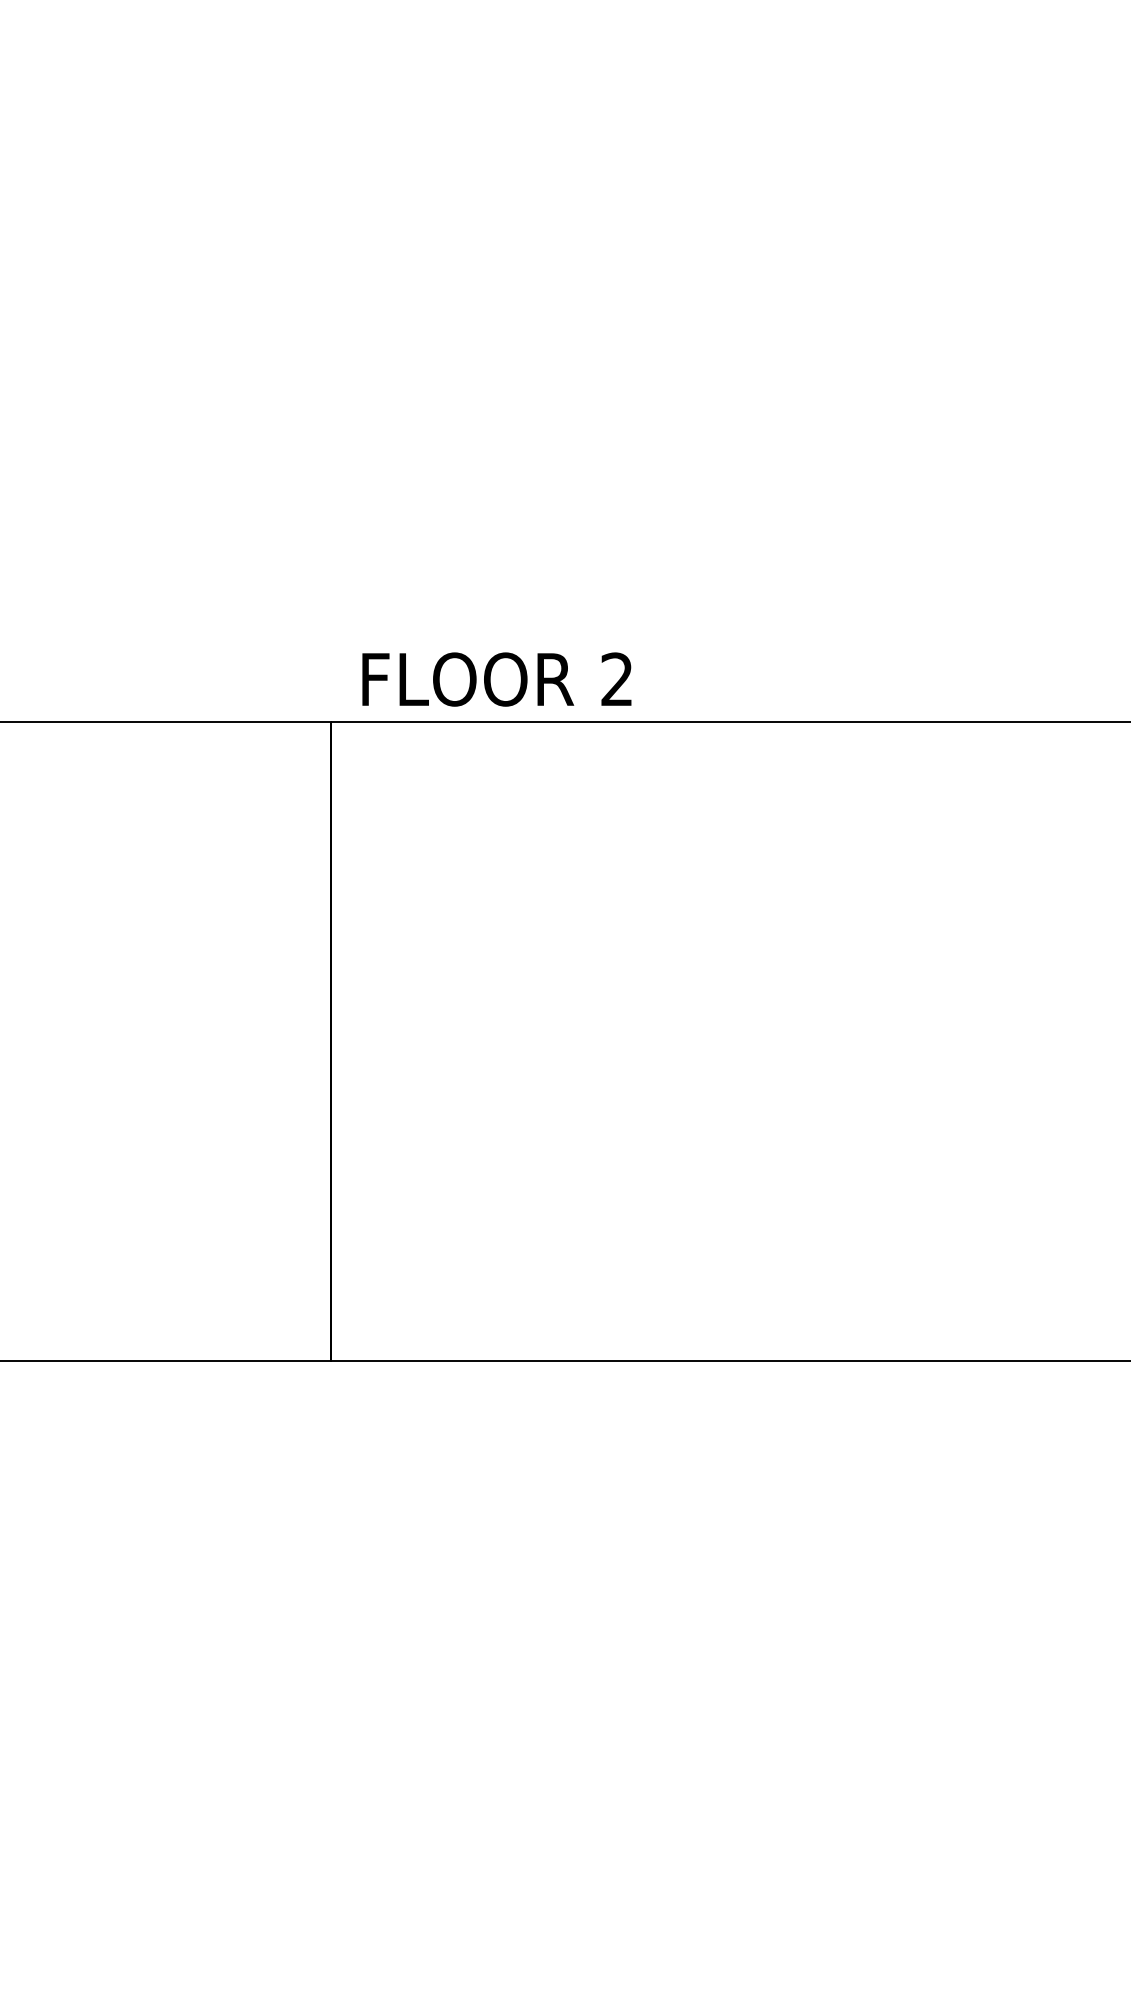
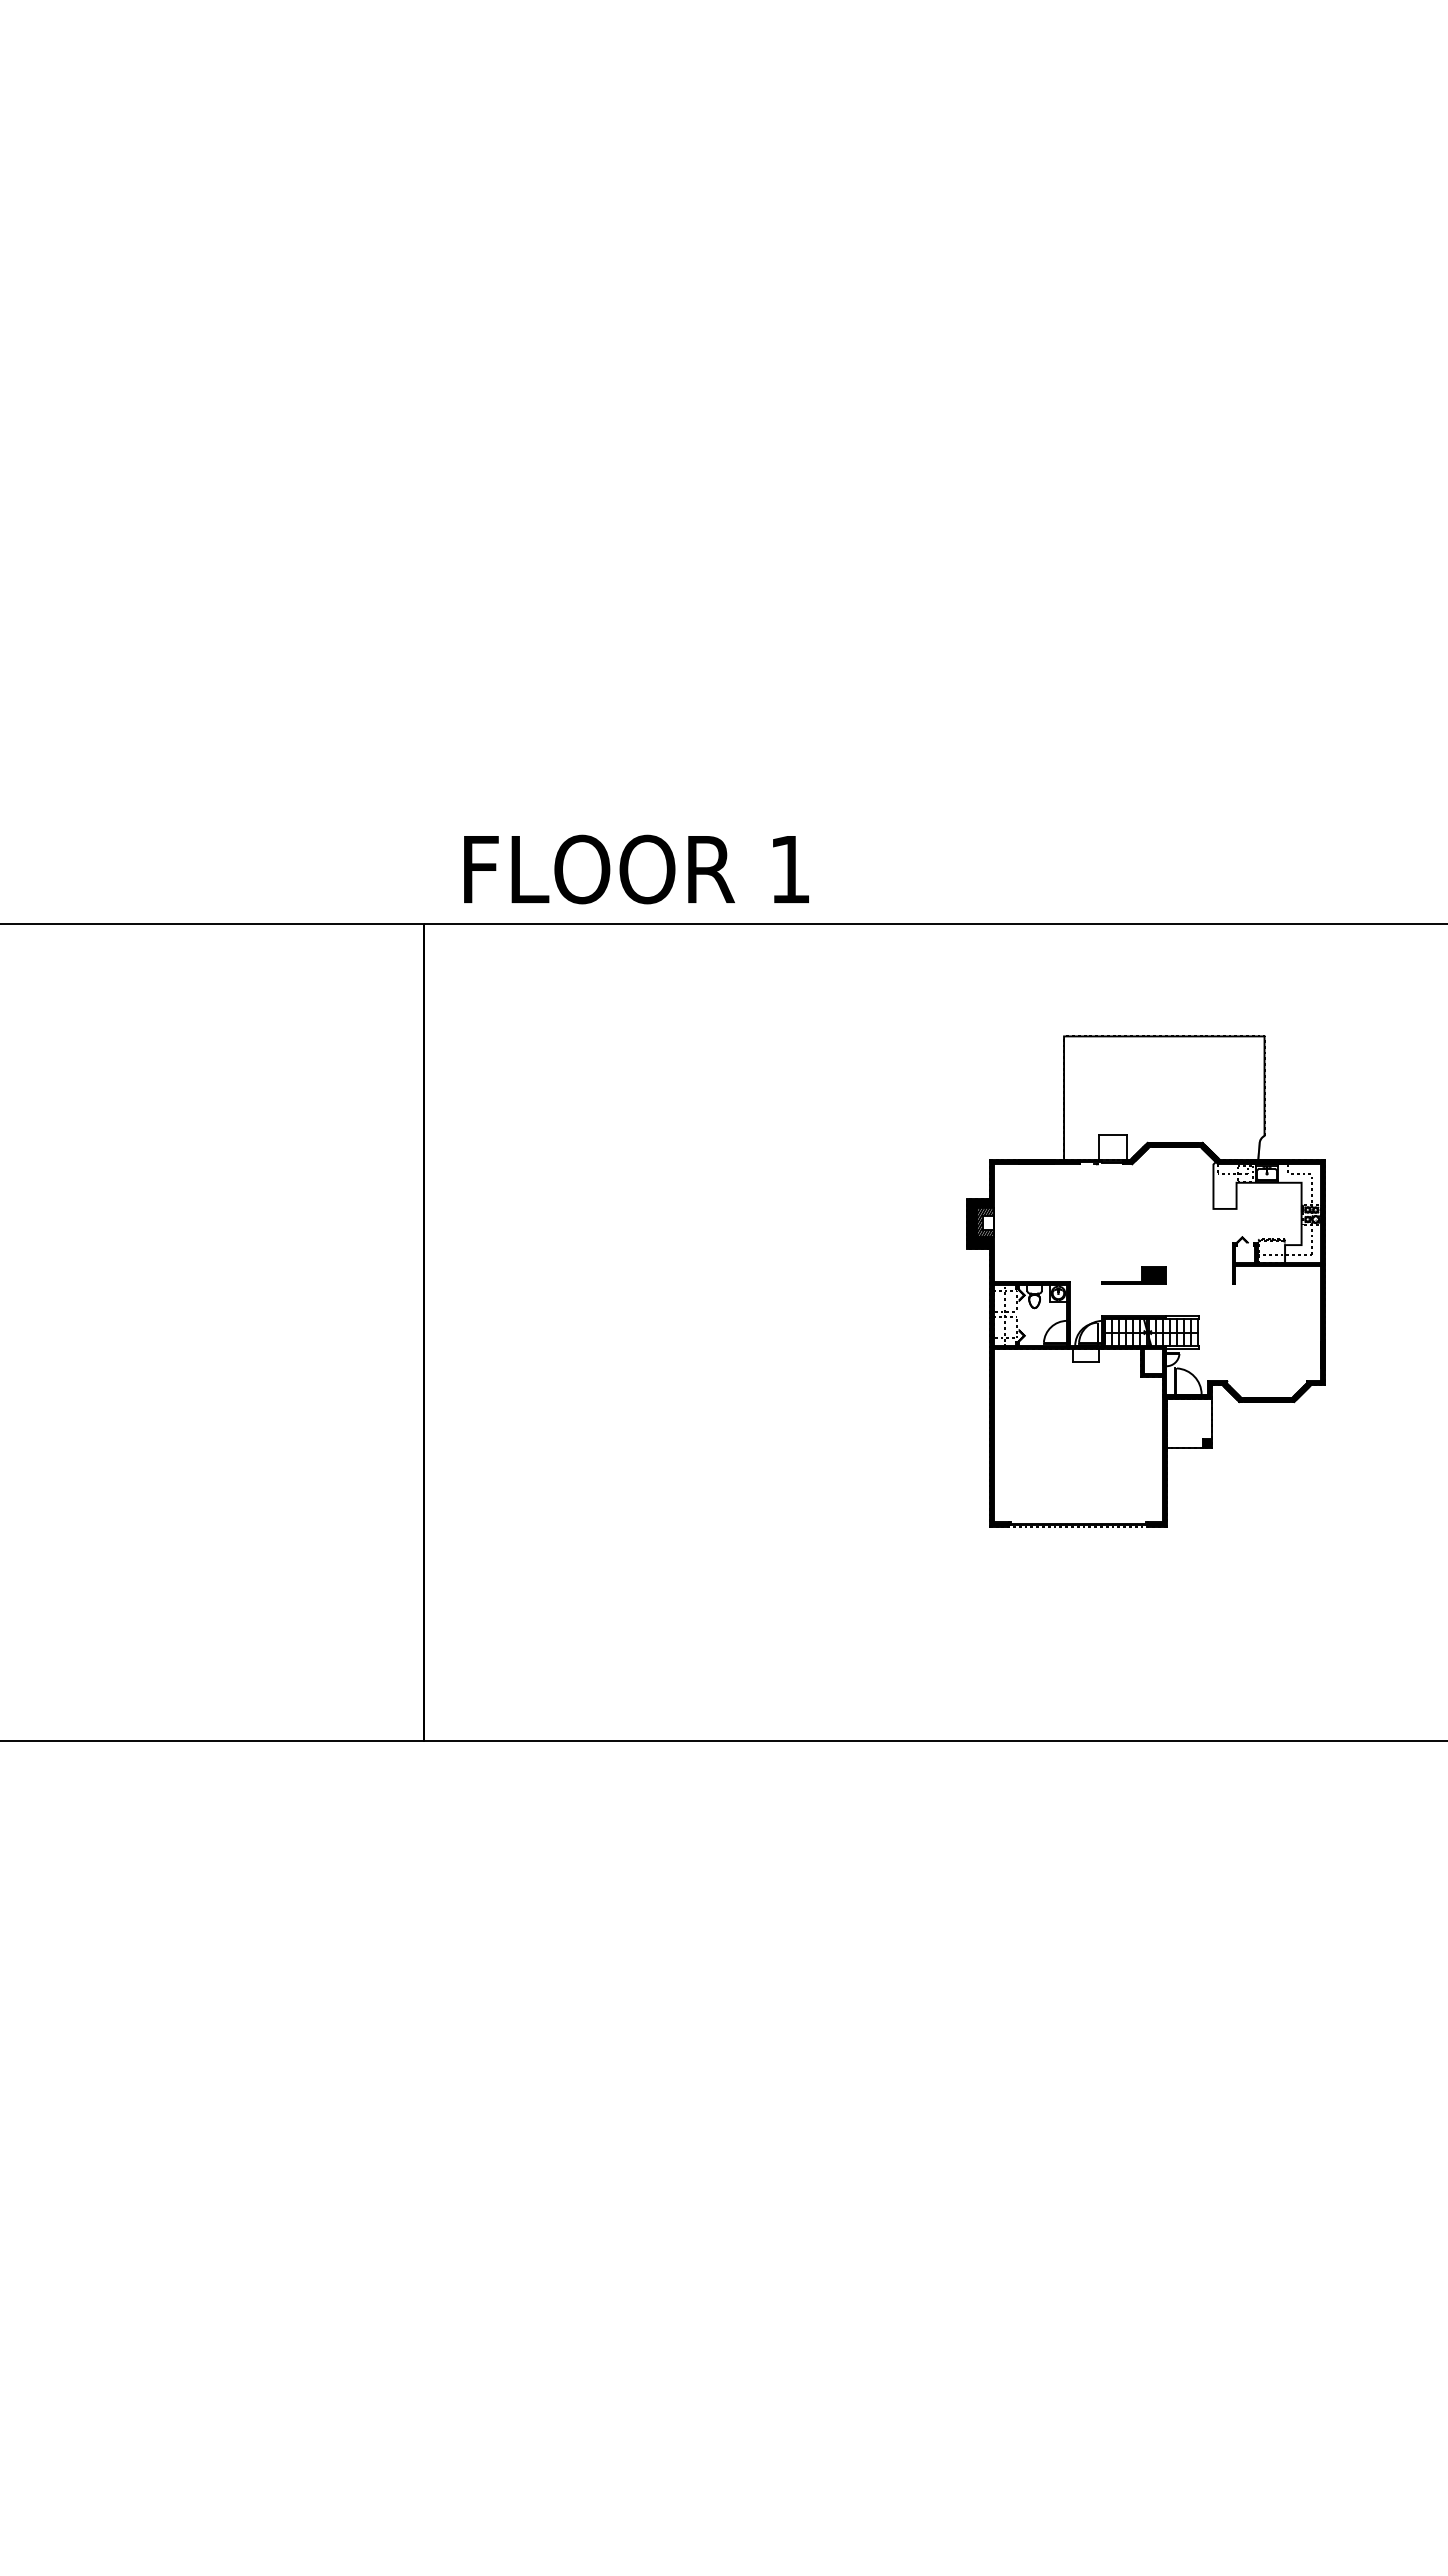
text: (616, 678) -> (789, 868), 2 -> 1
part: (894, 1001) -> (1145, 1281), added

